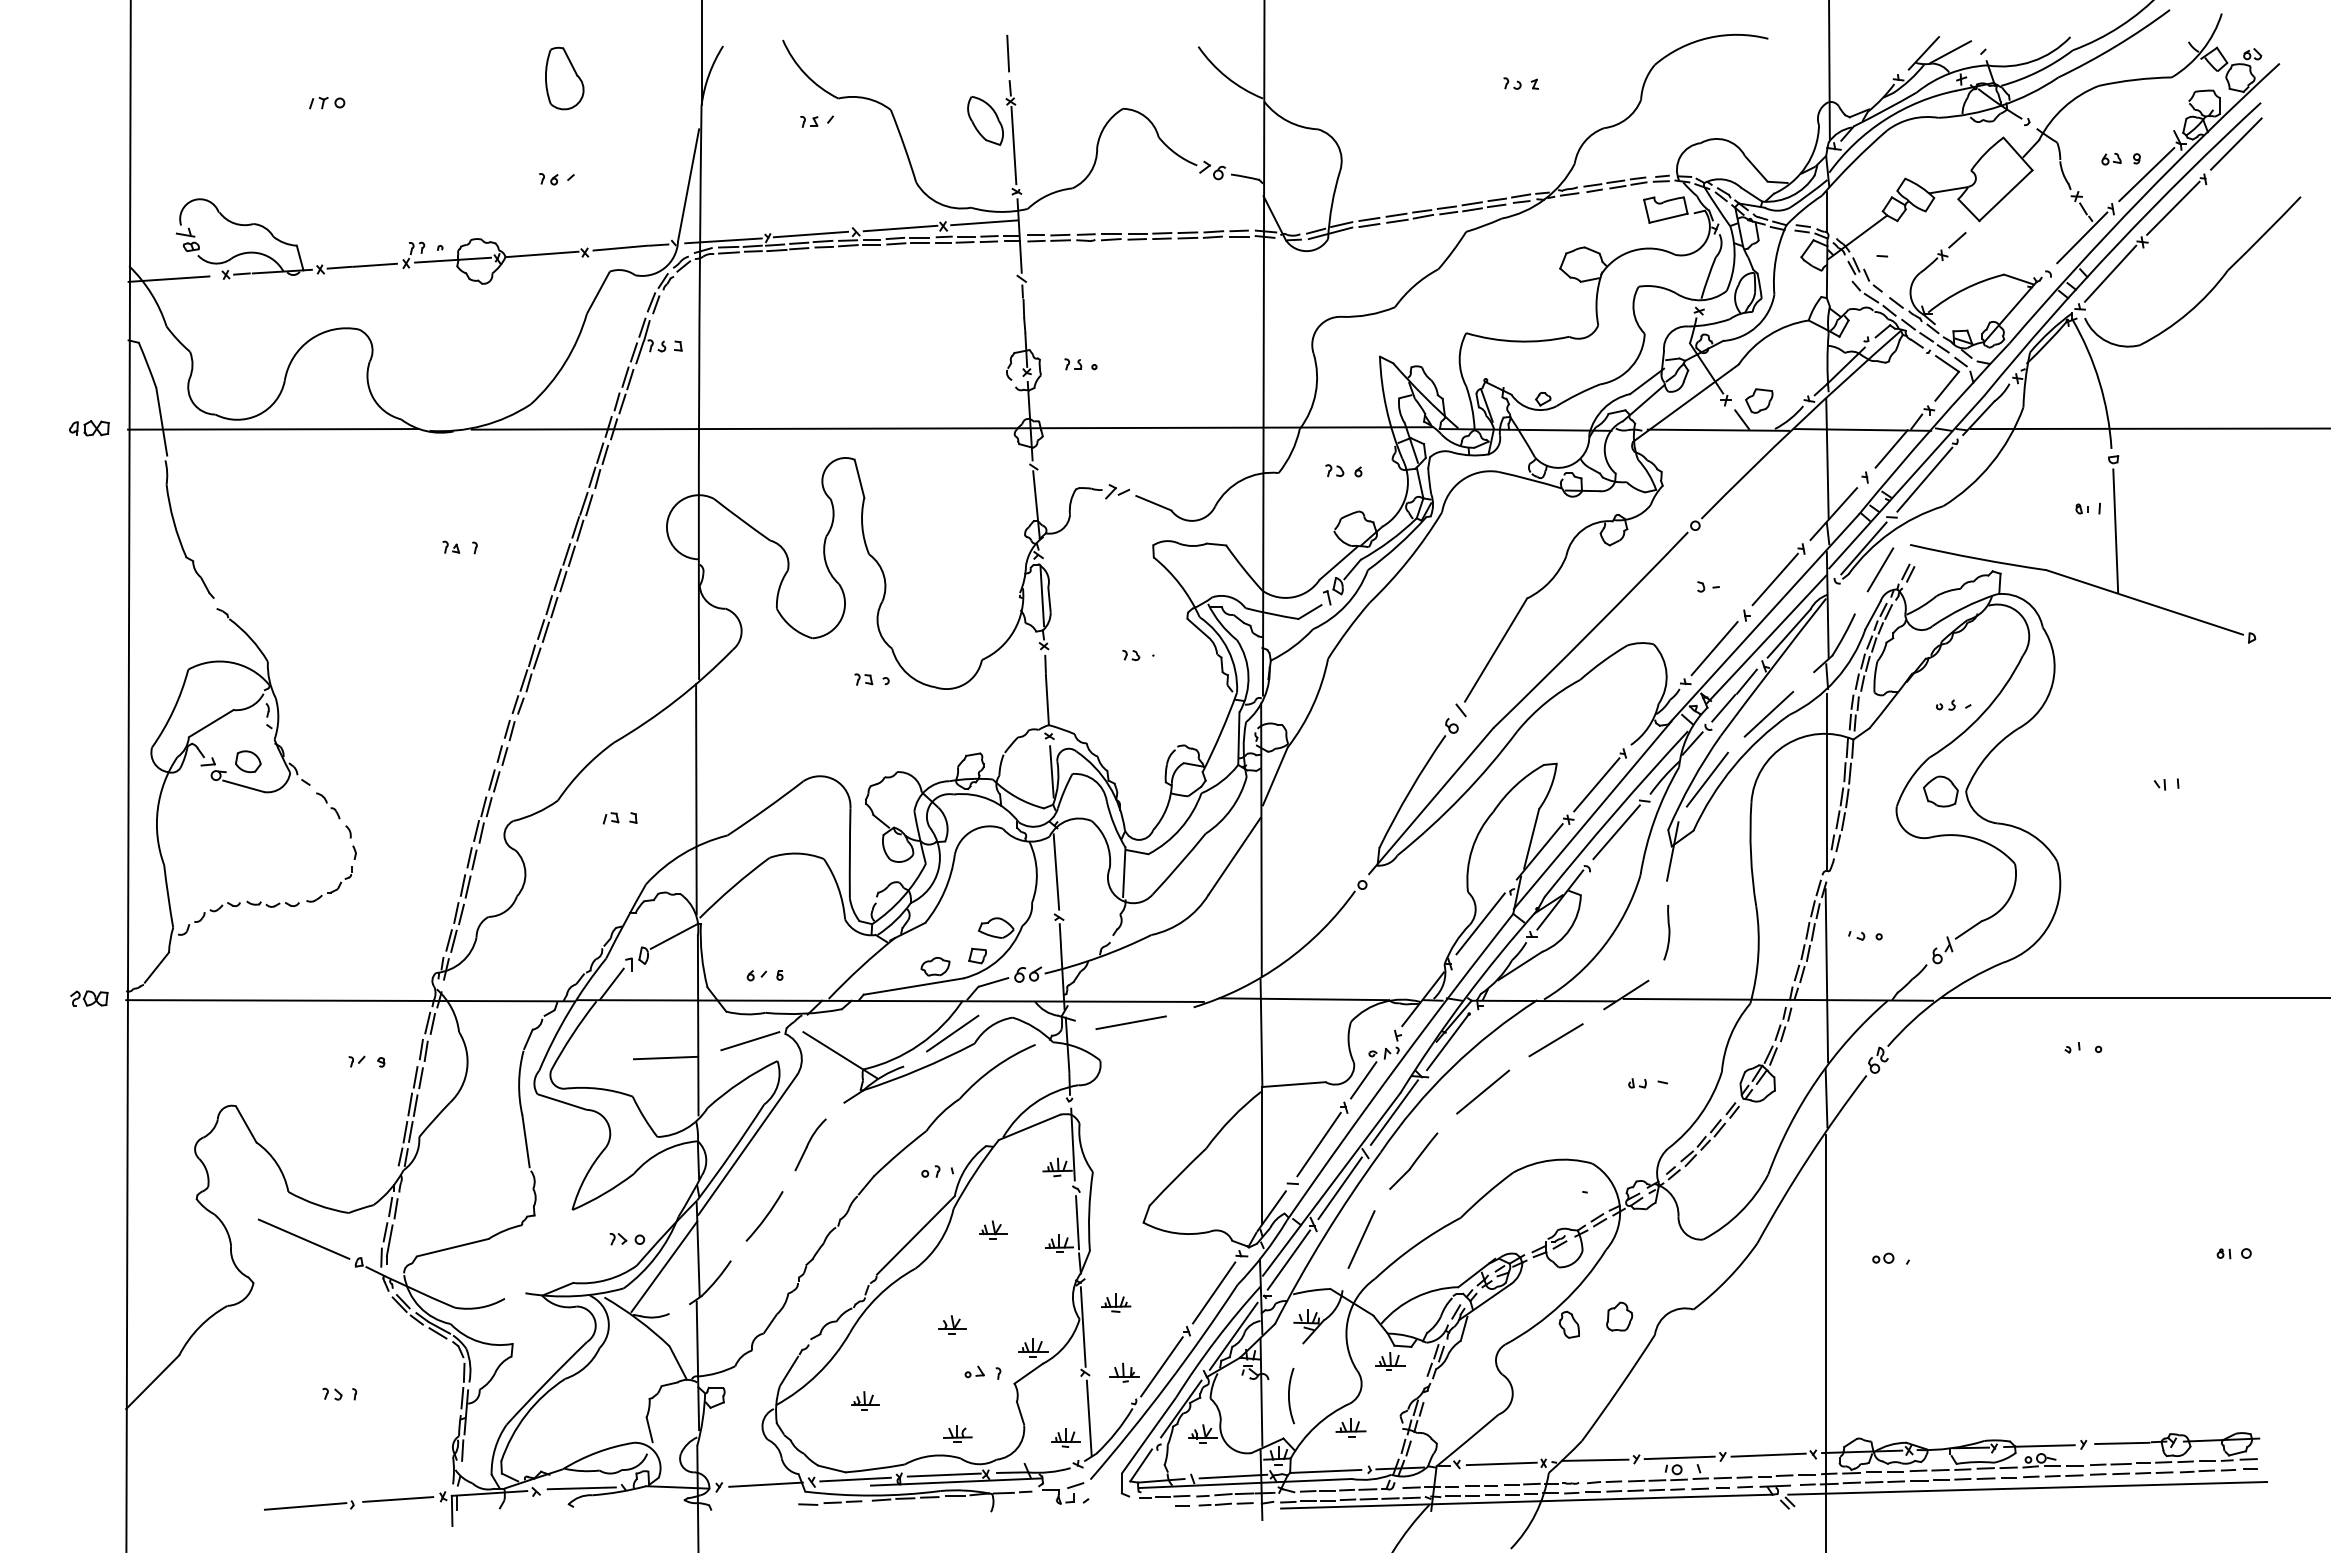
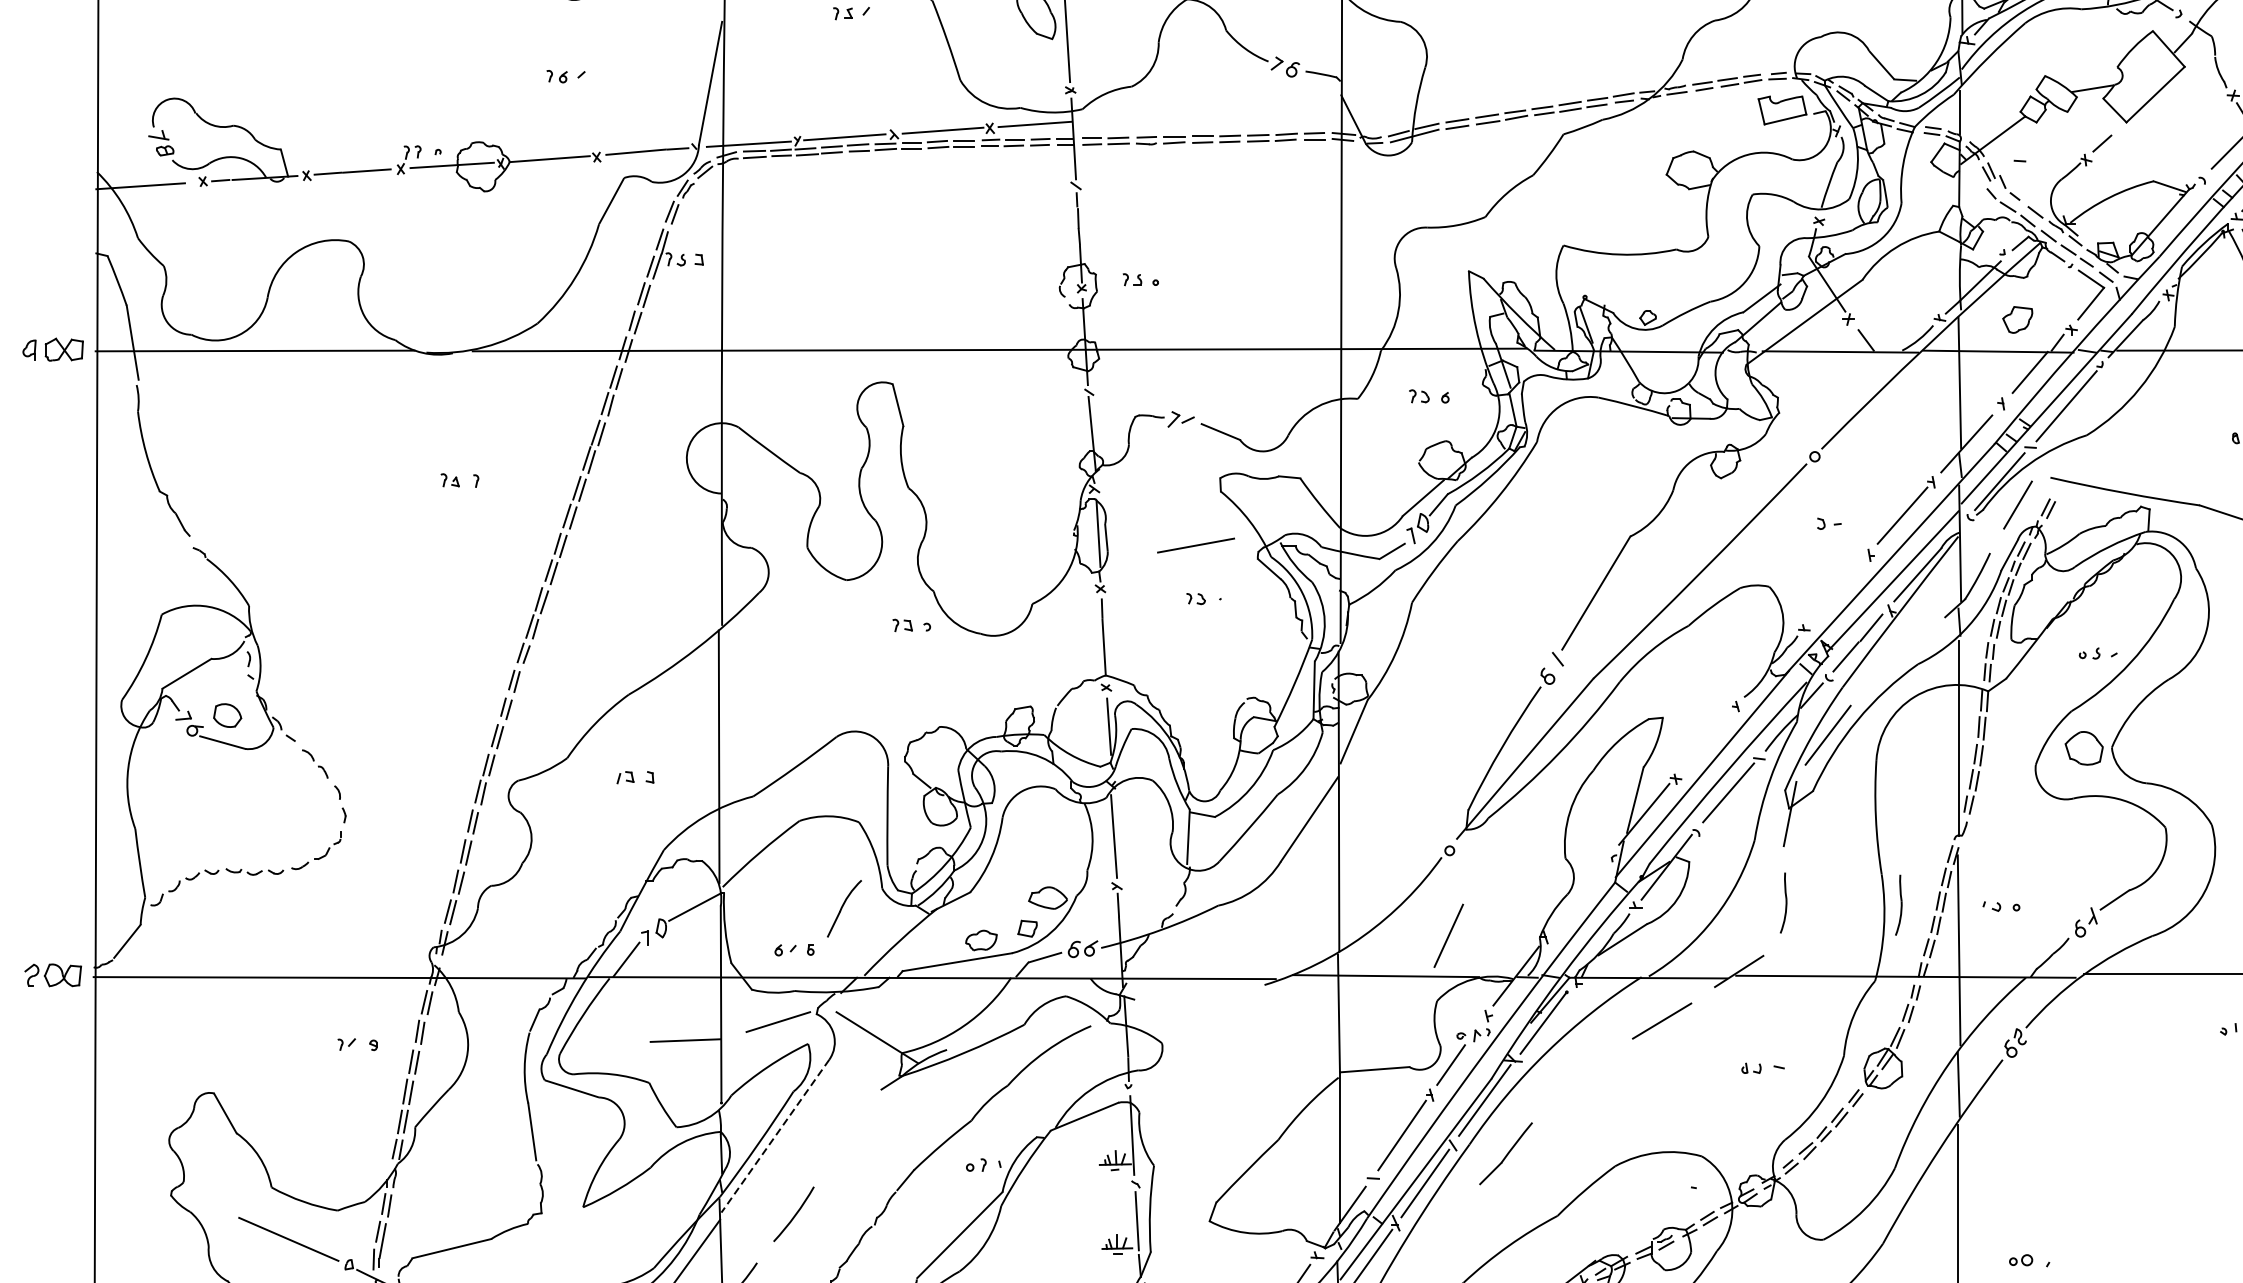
part: (1759, 400) -> (2017, 319), moved
part: (89, 428) -> (53, 350), size x1.4
line: (1714, 648) -> (1835, 591), removed
line: (1768, 713) -> (1895, 662), removed
line: (1596, 784) -> (1706, 740), removed
line: (1480, 923) -> (1579, 893), removed
part: (1771, 934) -> (1898, 905), added
part: (89, 998) -> (53, 975), size x1.4
line: (1130, 1022) -> (1195, 545), moved
line: (952, 1033) -> (1000, 1013), removed
line: (1483, 1091) -> (1582, 1077), removed
part: (810, 1144) -> (844, 908), moved
line: (747, 1145) -> (775, 1136), solid -> dashed
part: (993, 1229) -> (1045, 1228), removed
part: (627, 1239) -> (643, 1239), removed
line: (1361, 1239) -> (1448, 935), moved

